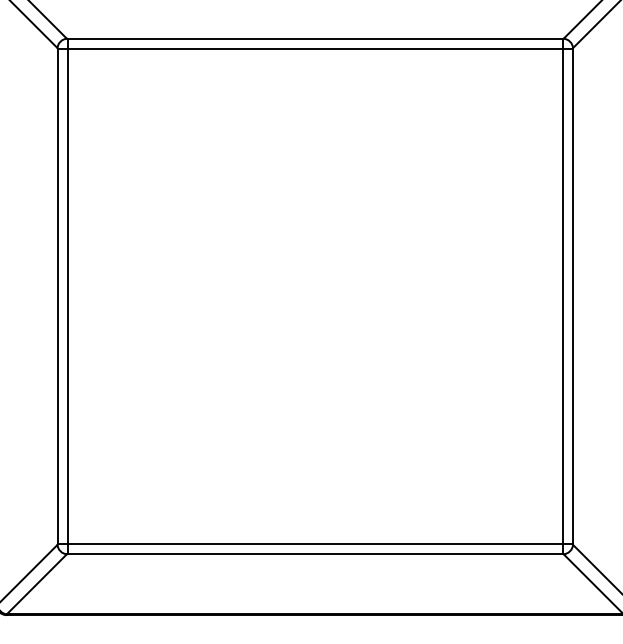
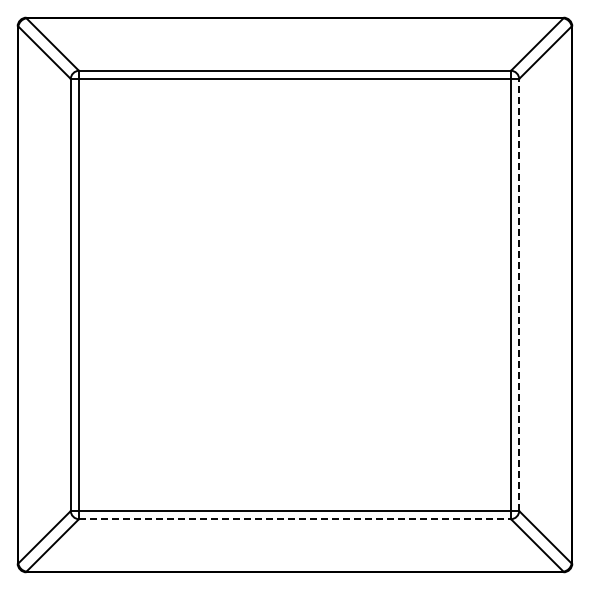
line: (573, 297) -> (519, 295), solid -> dashed
line: (315, 554) -> (295, 519), solid -> dashed

